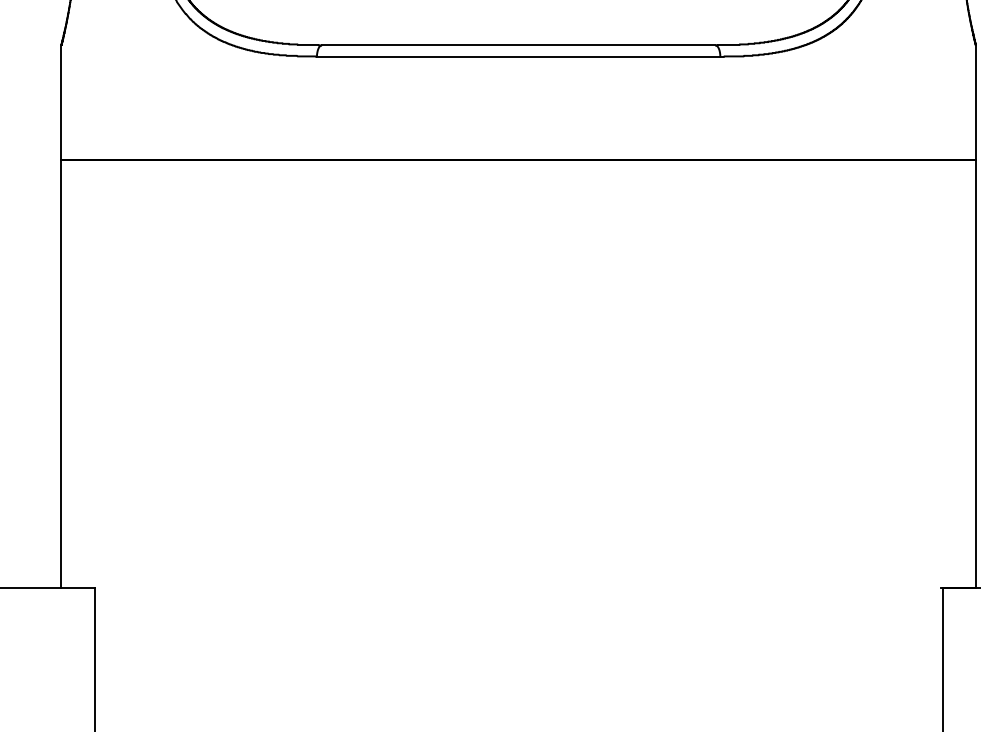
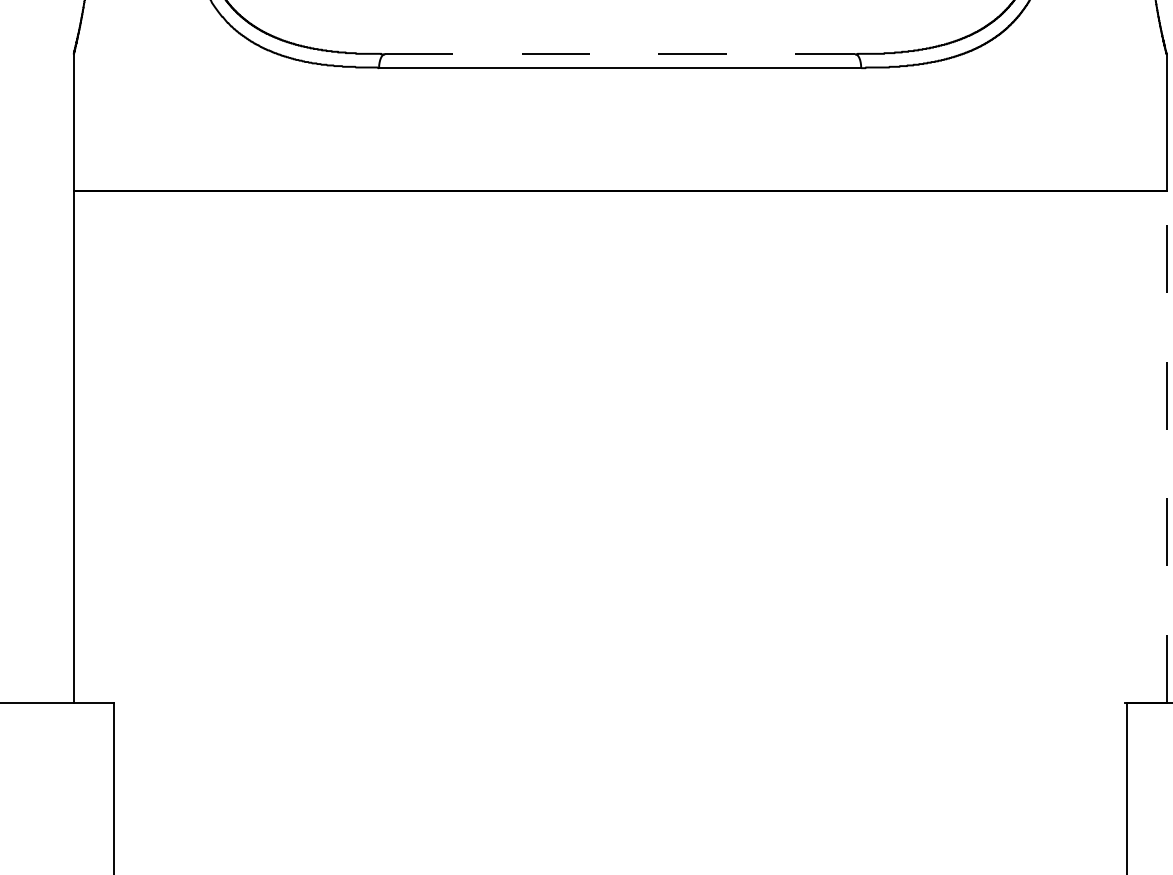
line: (518, 45) -> (620, 54), solid -> dashed
line: (975, 373) -> (1166, 446), solid -> dashed

